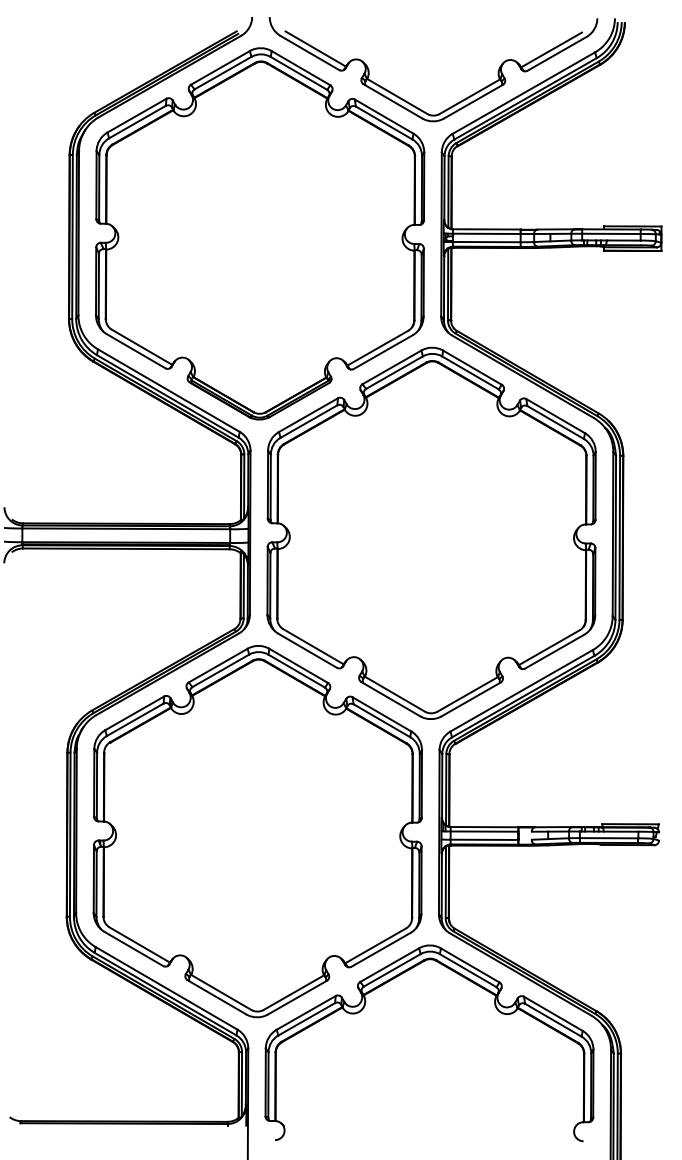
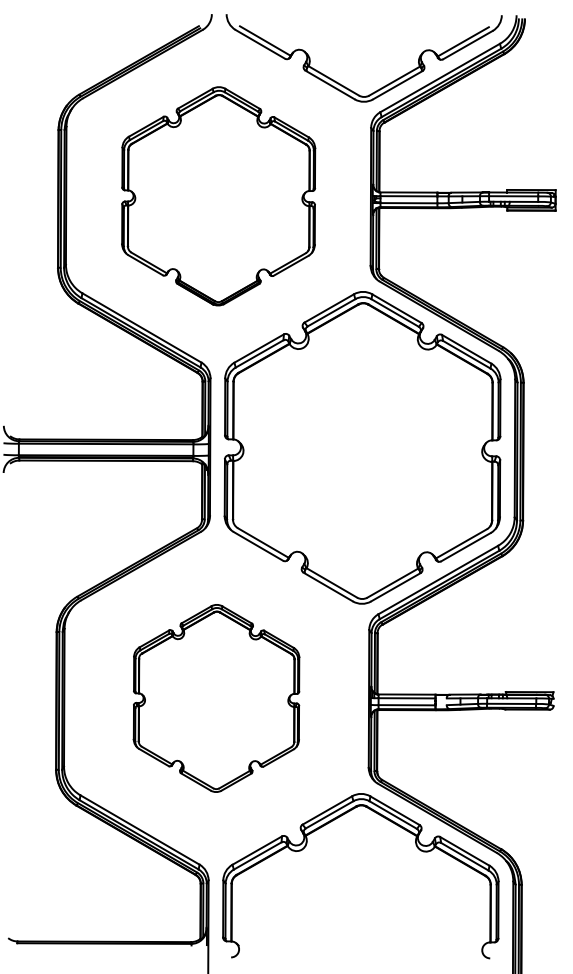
part: (260, 233) -> (218, 195), size x0.7
part: (257, 831) -> (216, 698), size x0.6

